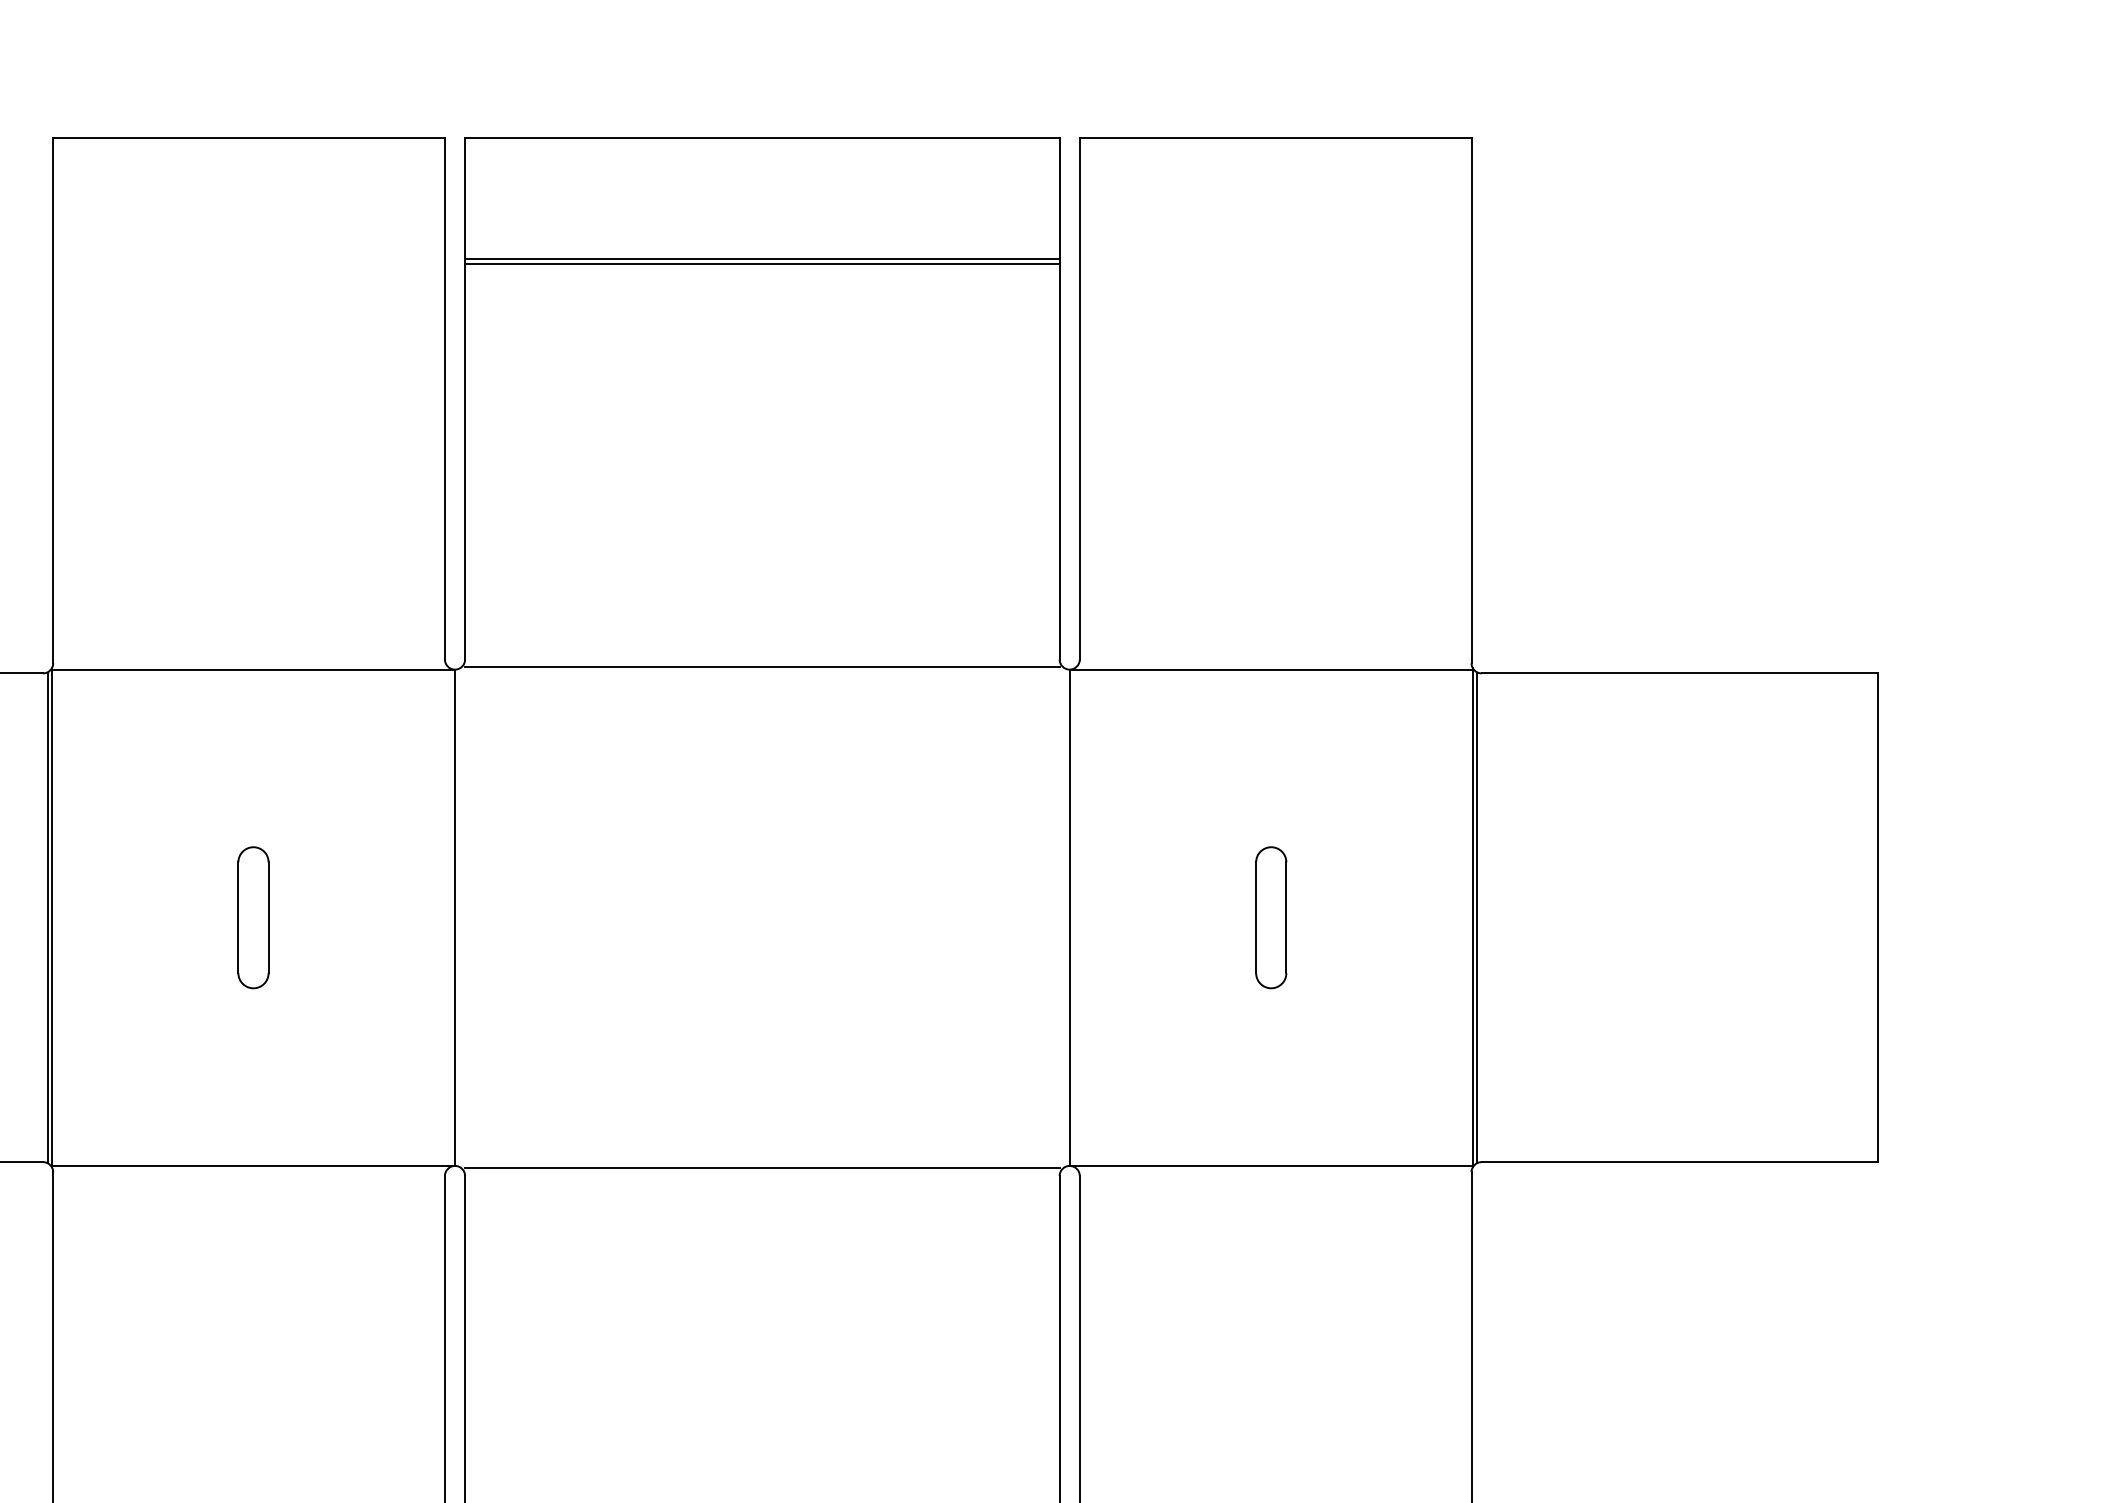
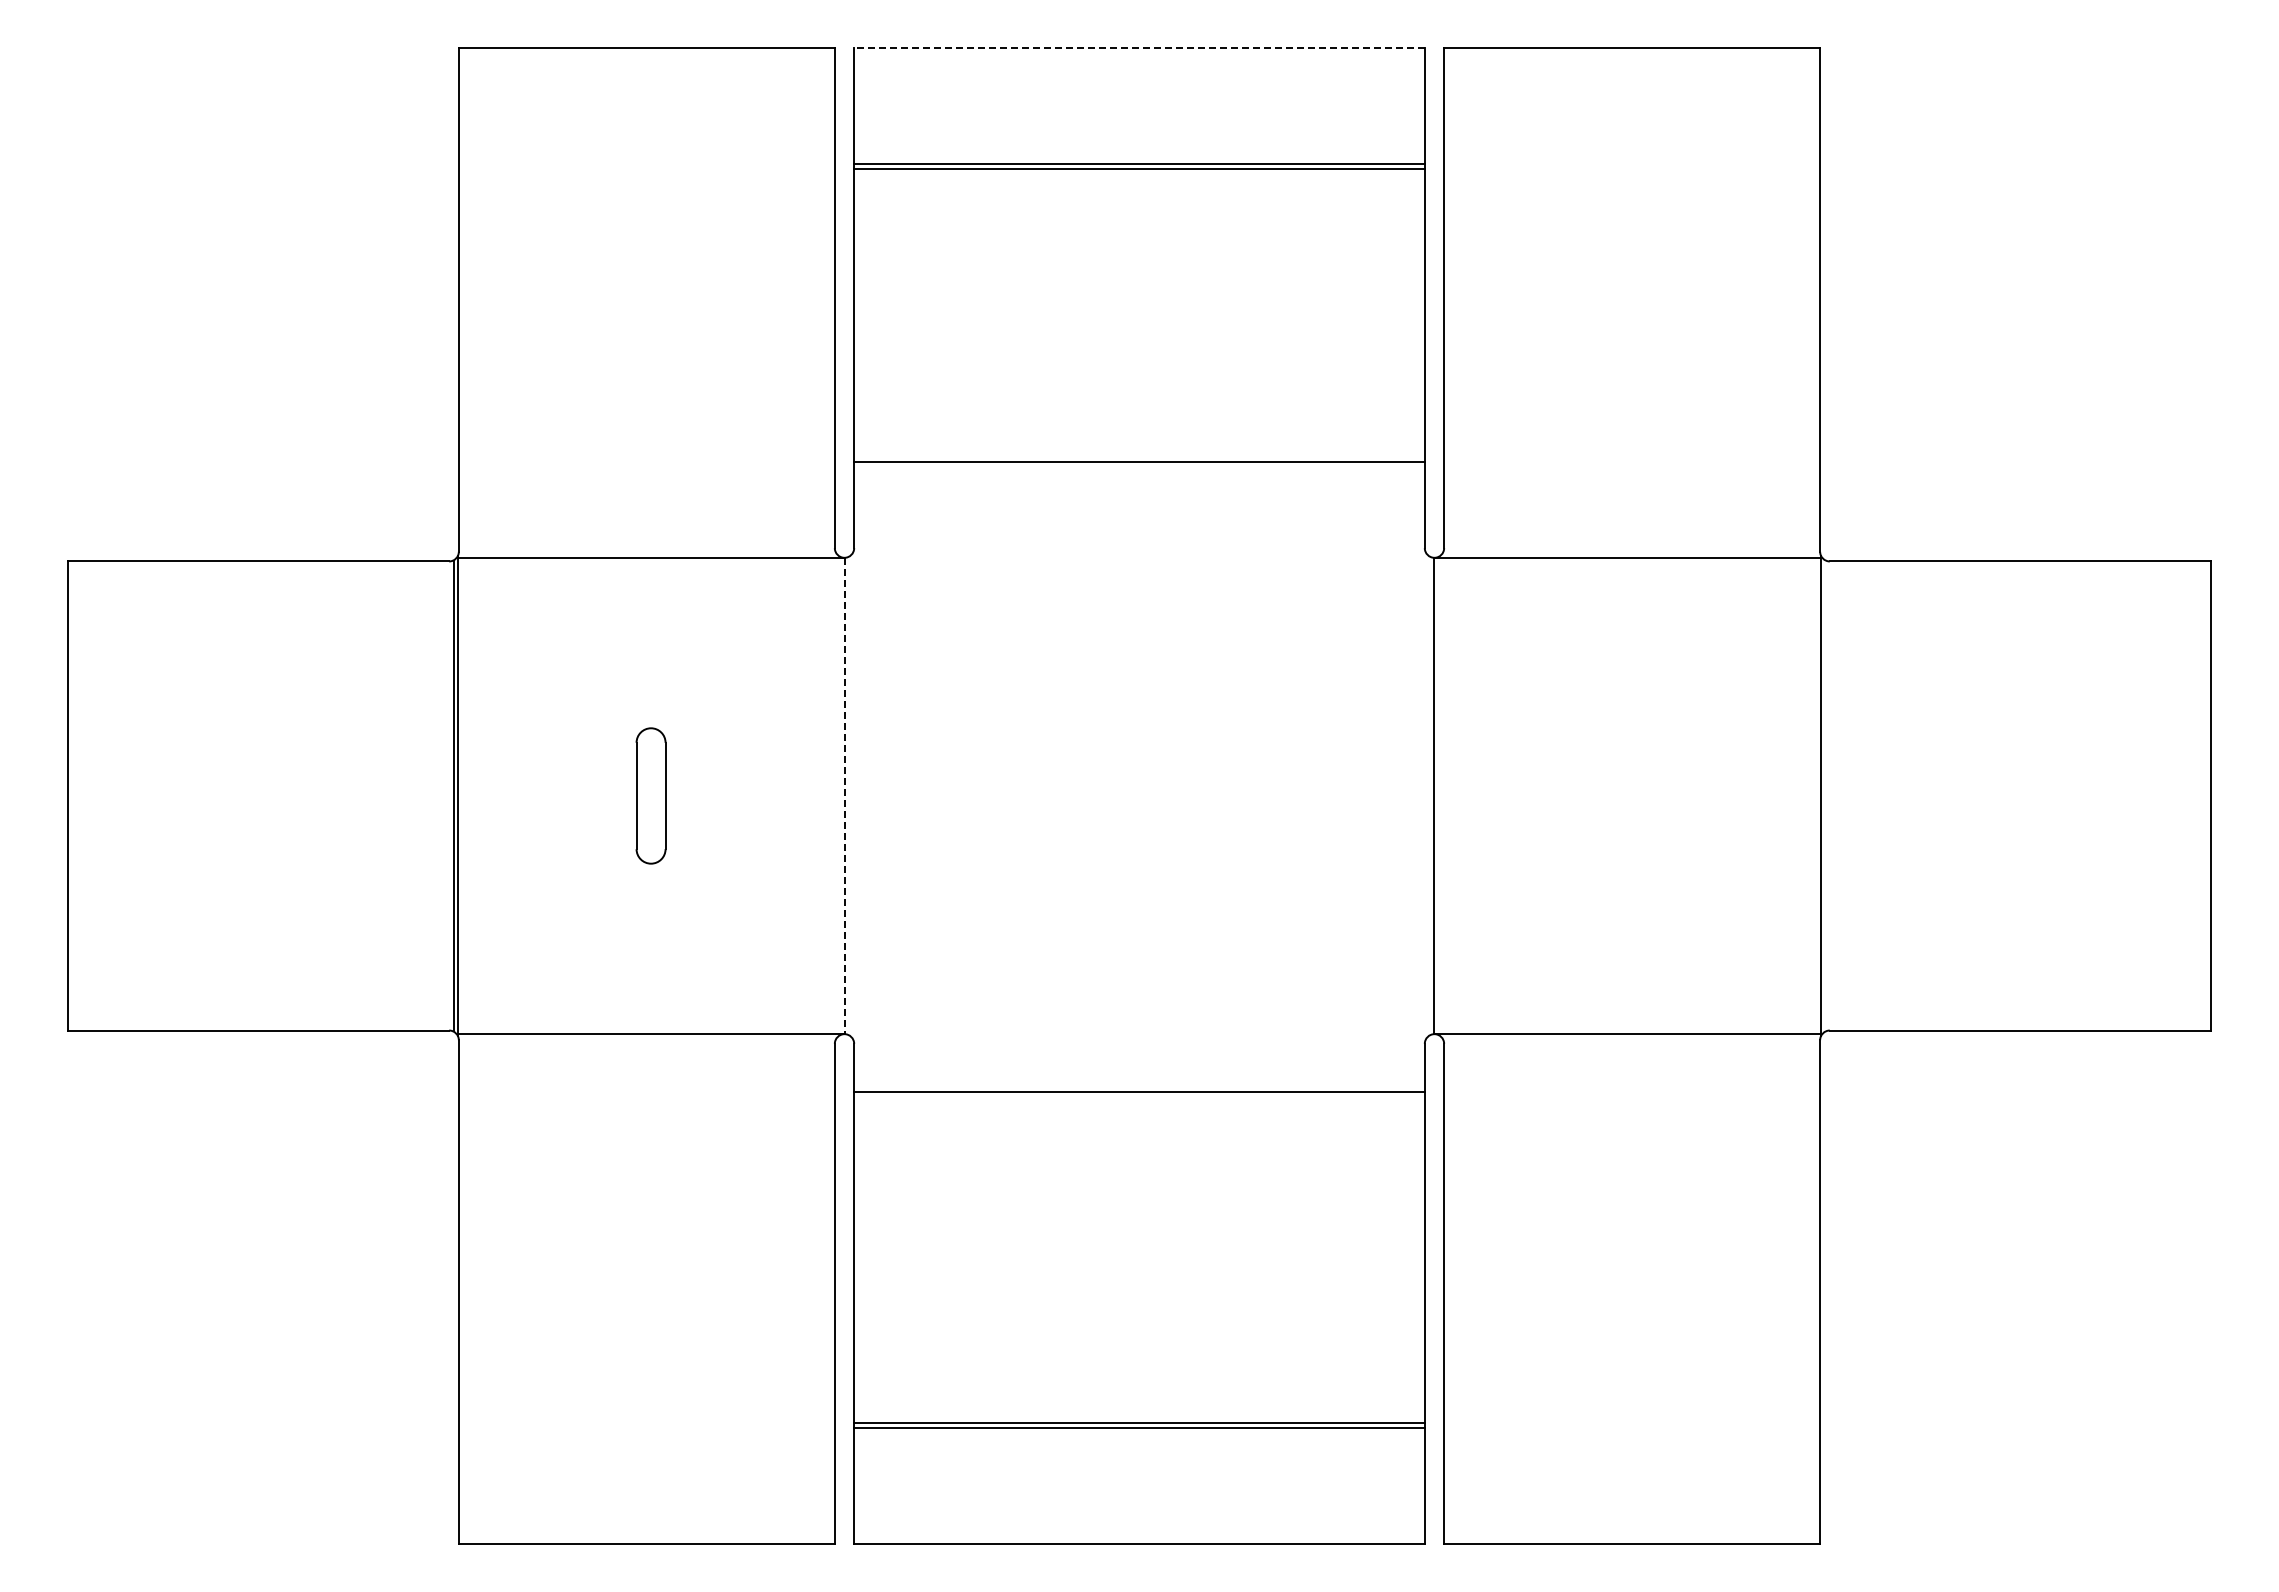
line: (762, 137) -> (1139, 47), solid -> dashed
line: (762, 667) -> (1139, 462), moved
part: (1270, 917) -> (1627, 795), removed
line: (1476, 917) -> (1824, 795), removed
line: (455, 918) -> (844, 796), solid -> dashed
line: (762, 1168) -> (1139, 1091), moved

